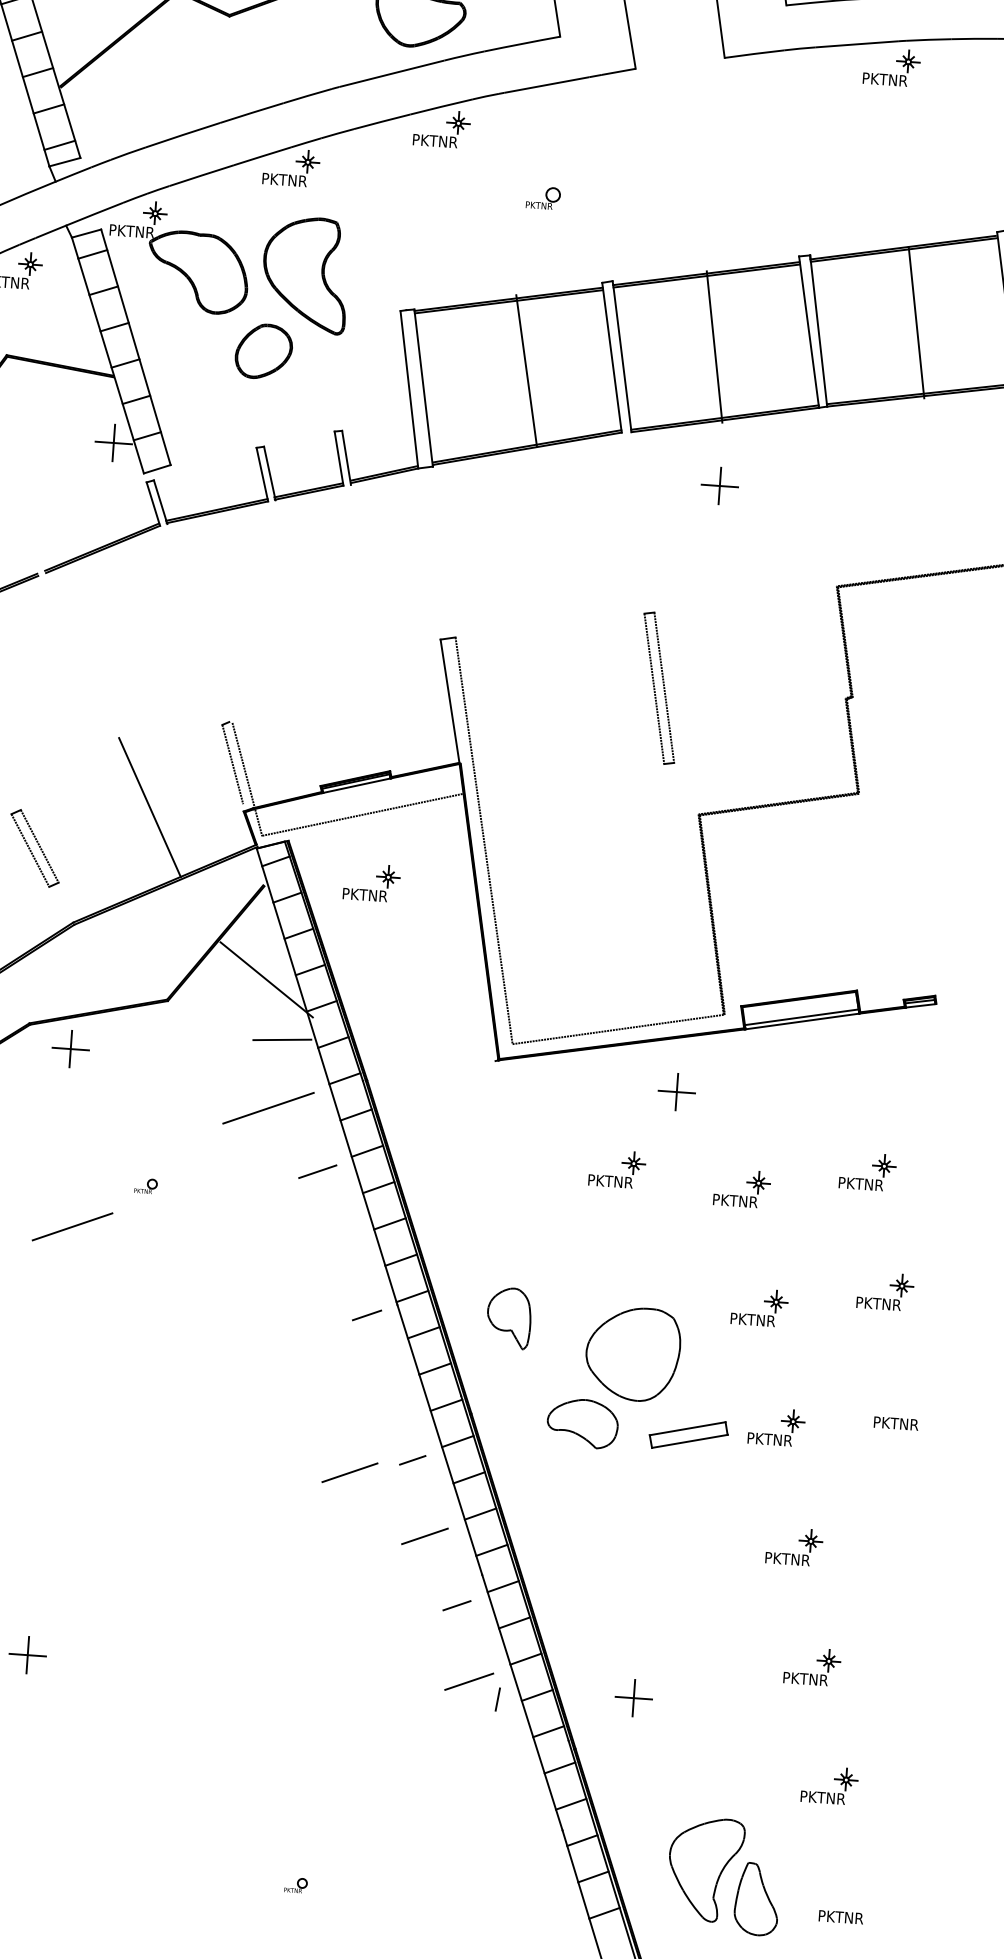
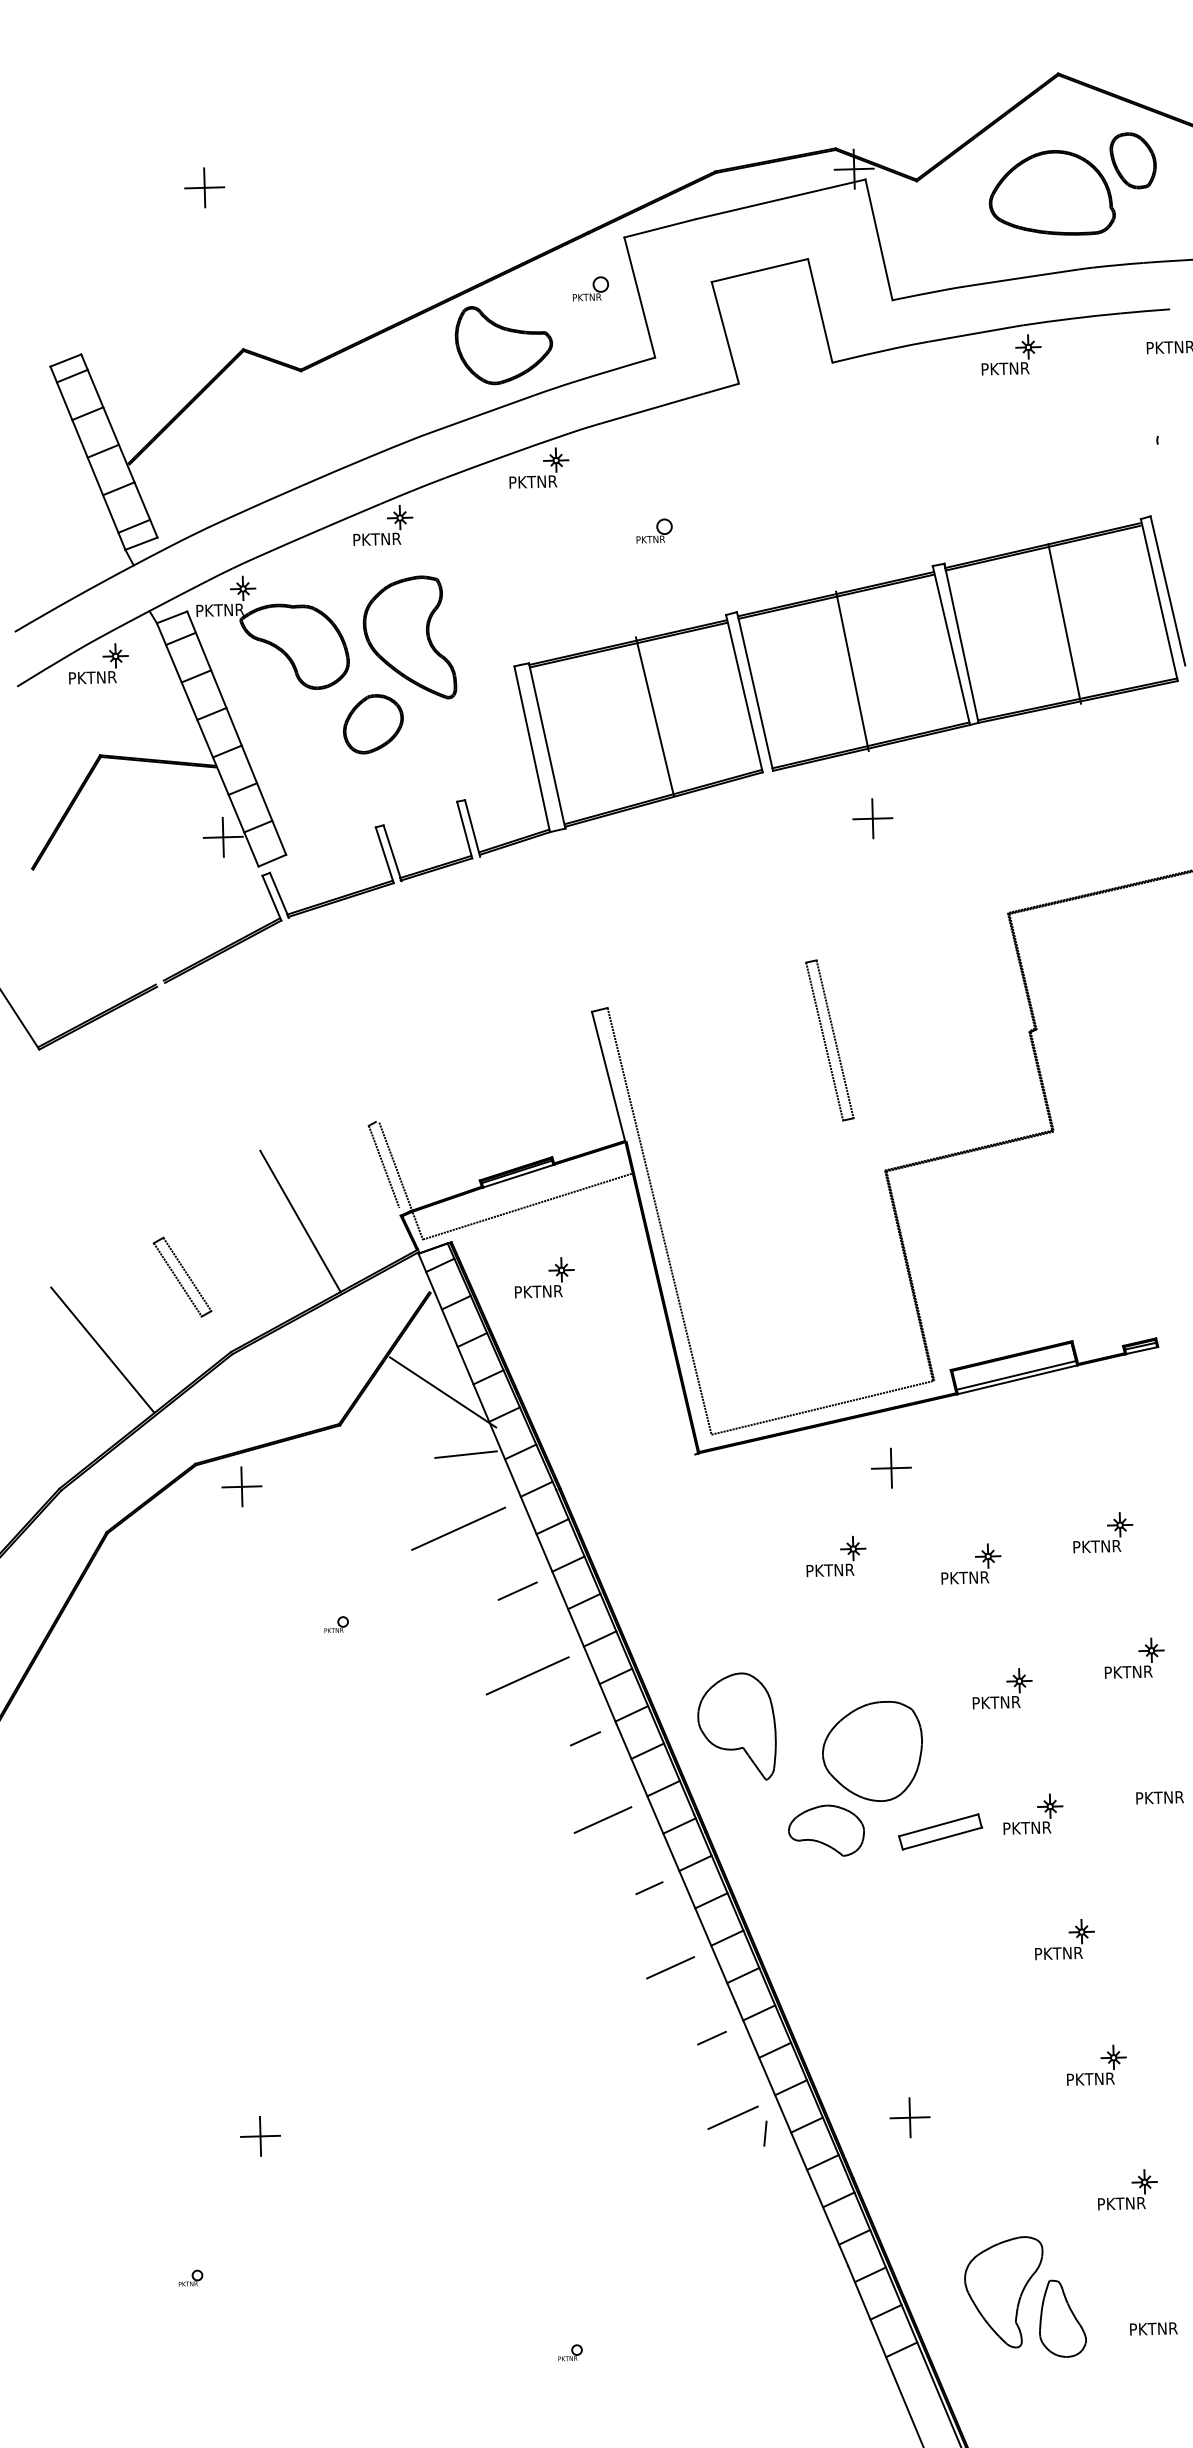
line: (72, 1226) -> (527, 1675), moved
part: (508, 1317) -> (736, 1726), size x1.67
line: (349, 1472) -> (602, 1819), moved

